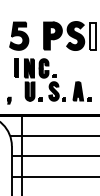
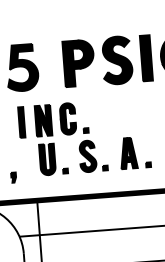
fill: (92, 35) -> (145, 57), added

